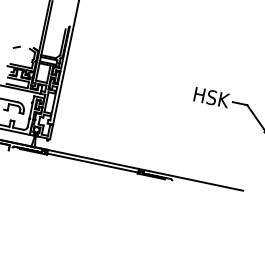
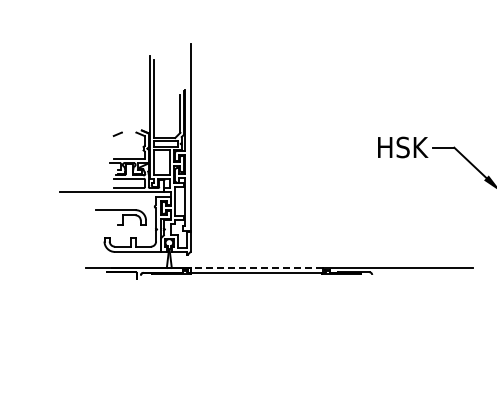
line: (93, 159) -> (256, 267), solid -> dashed

